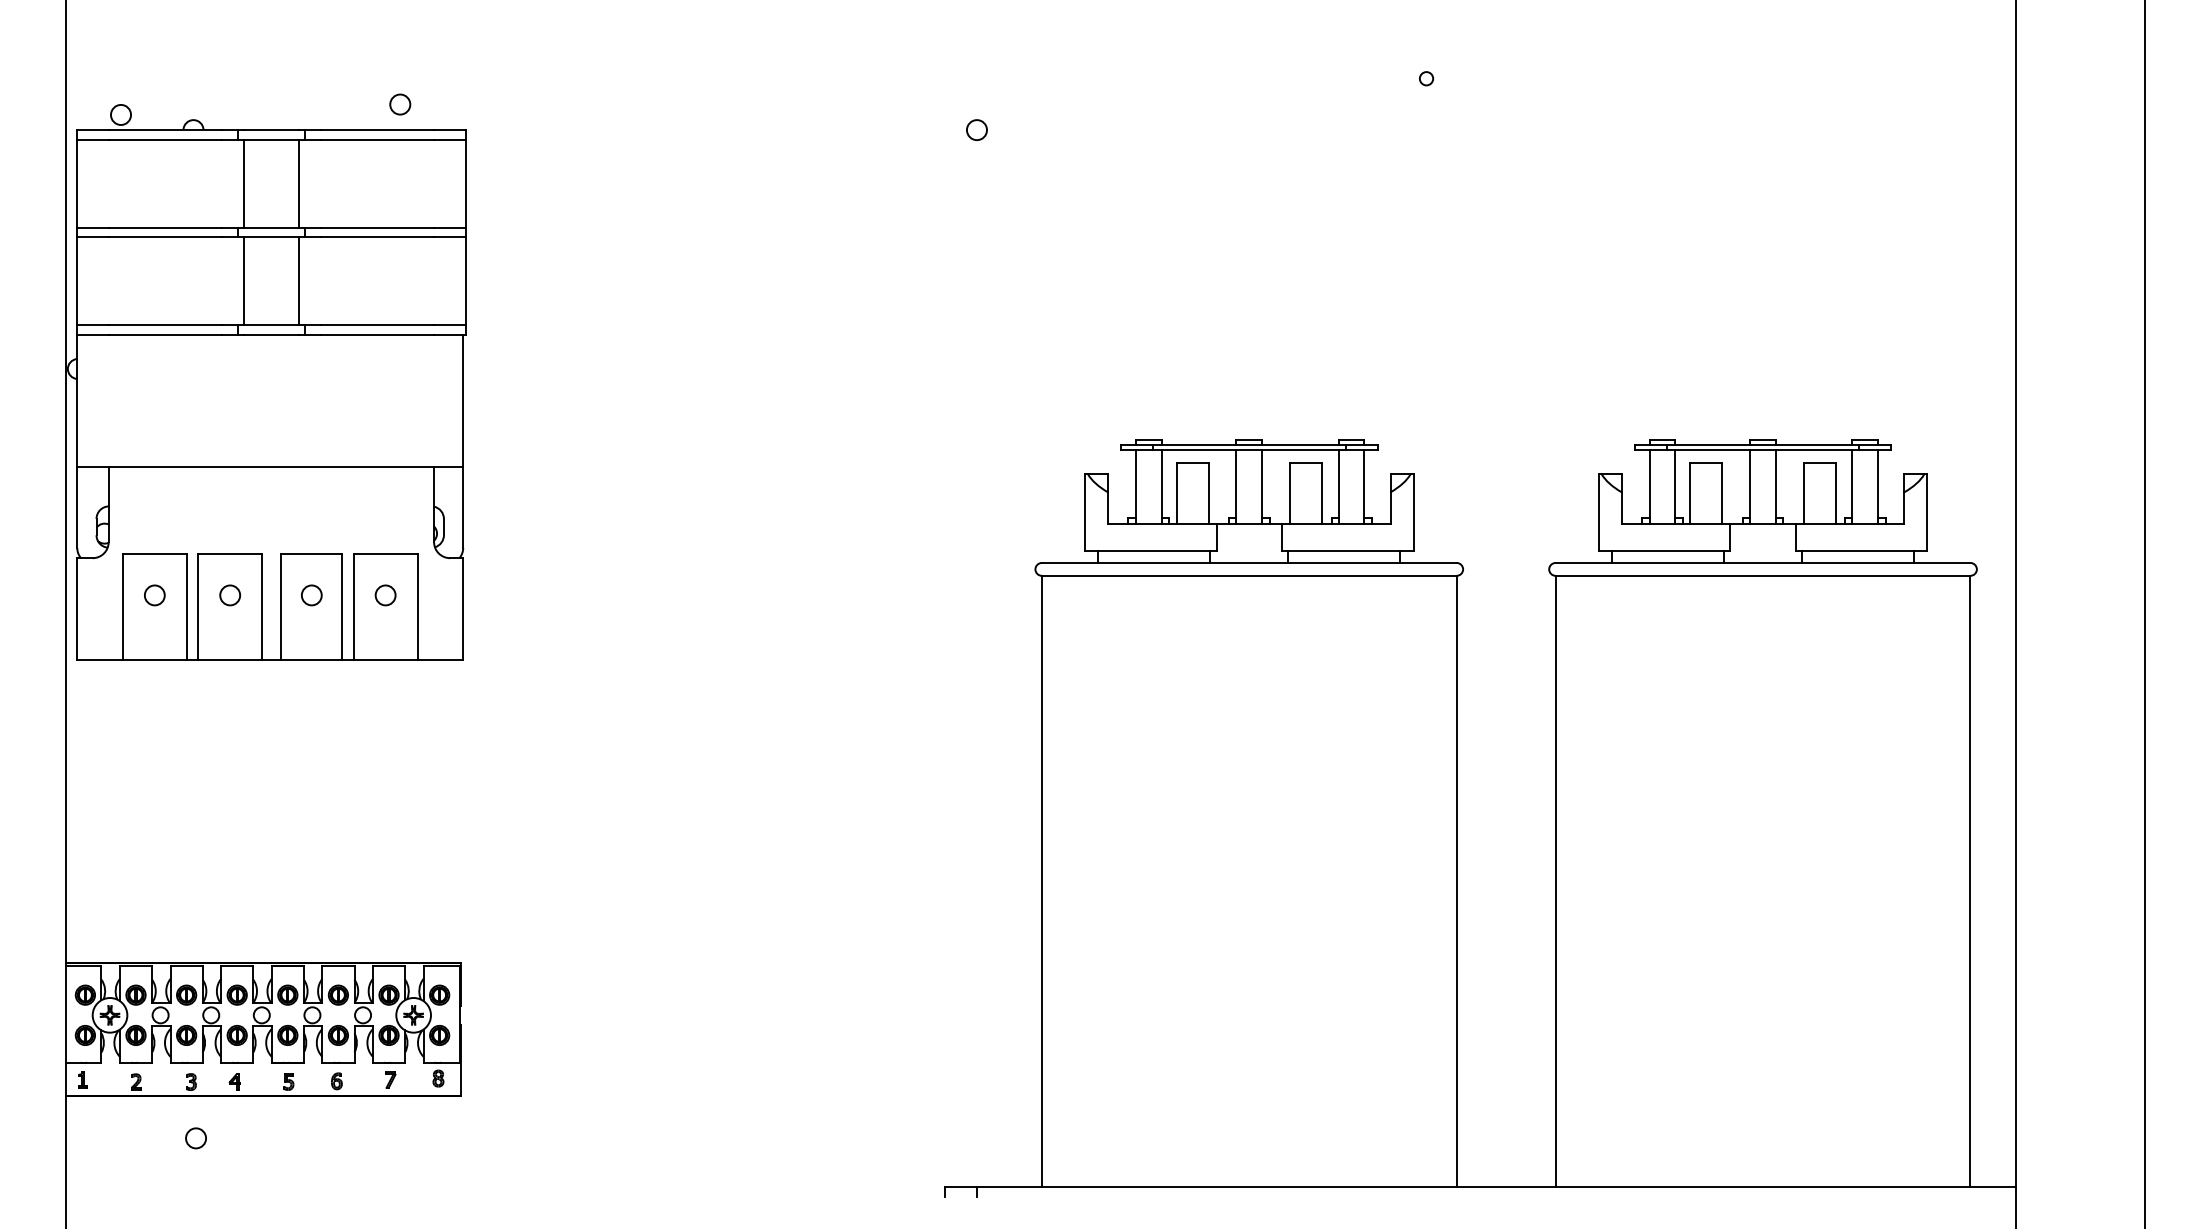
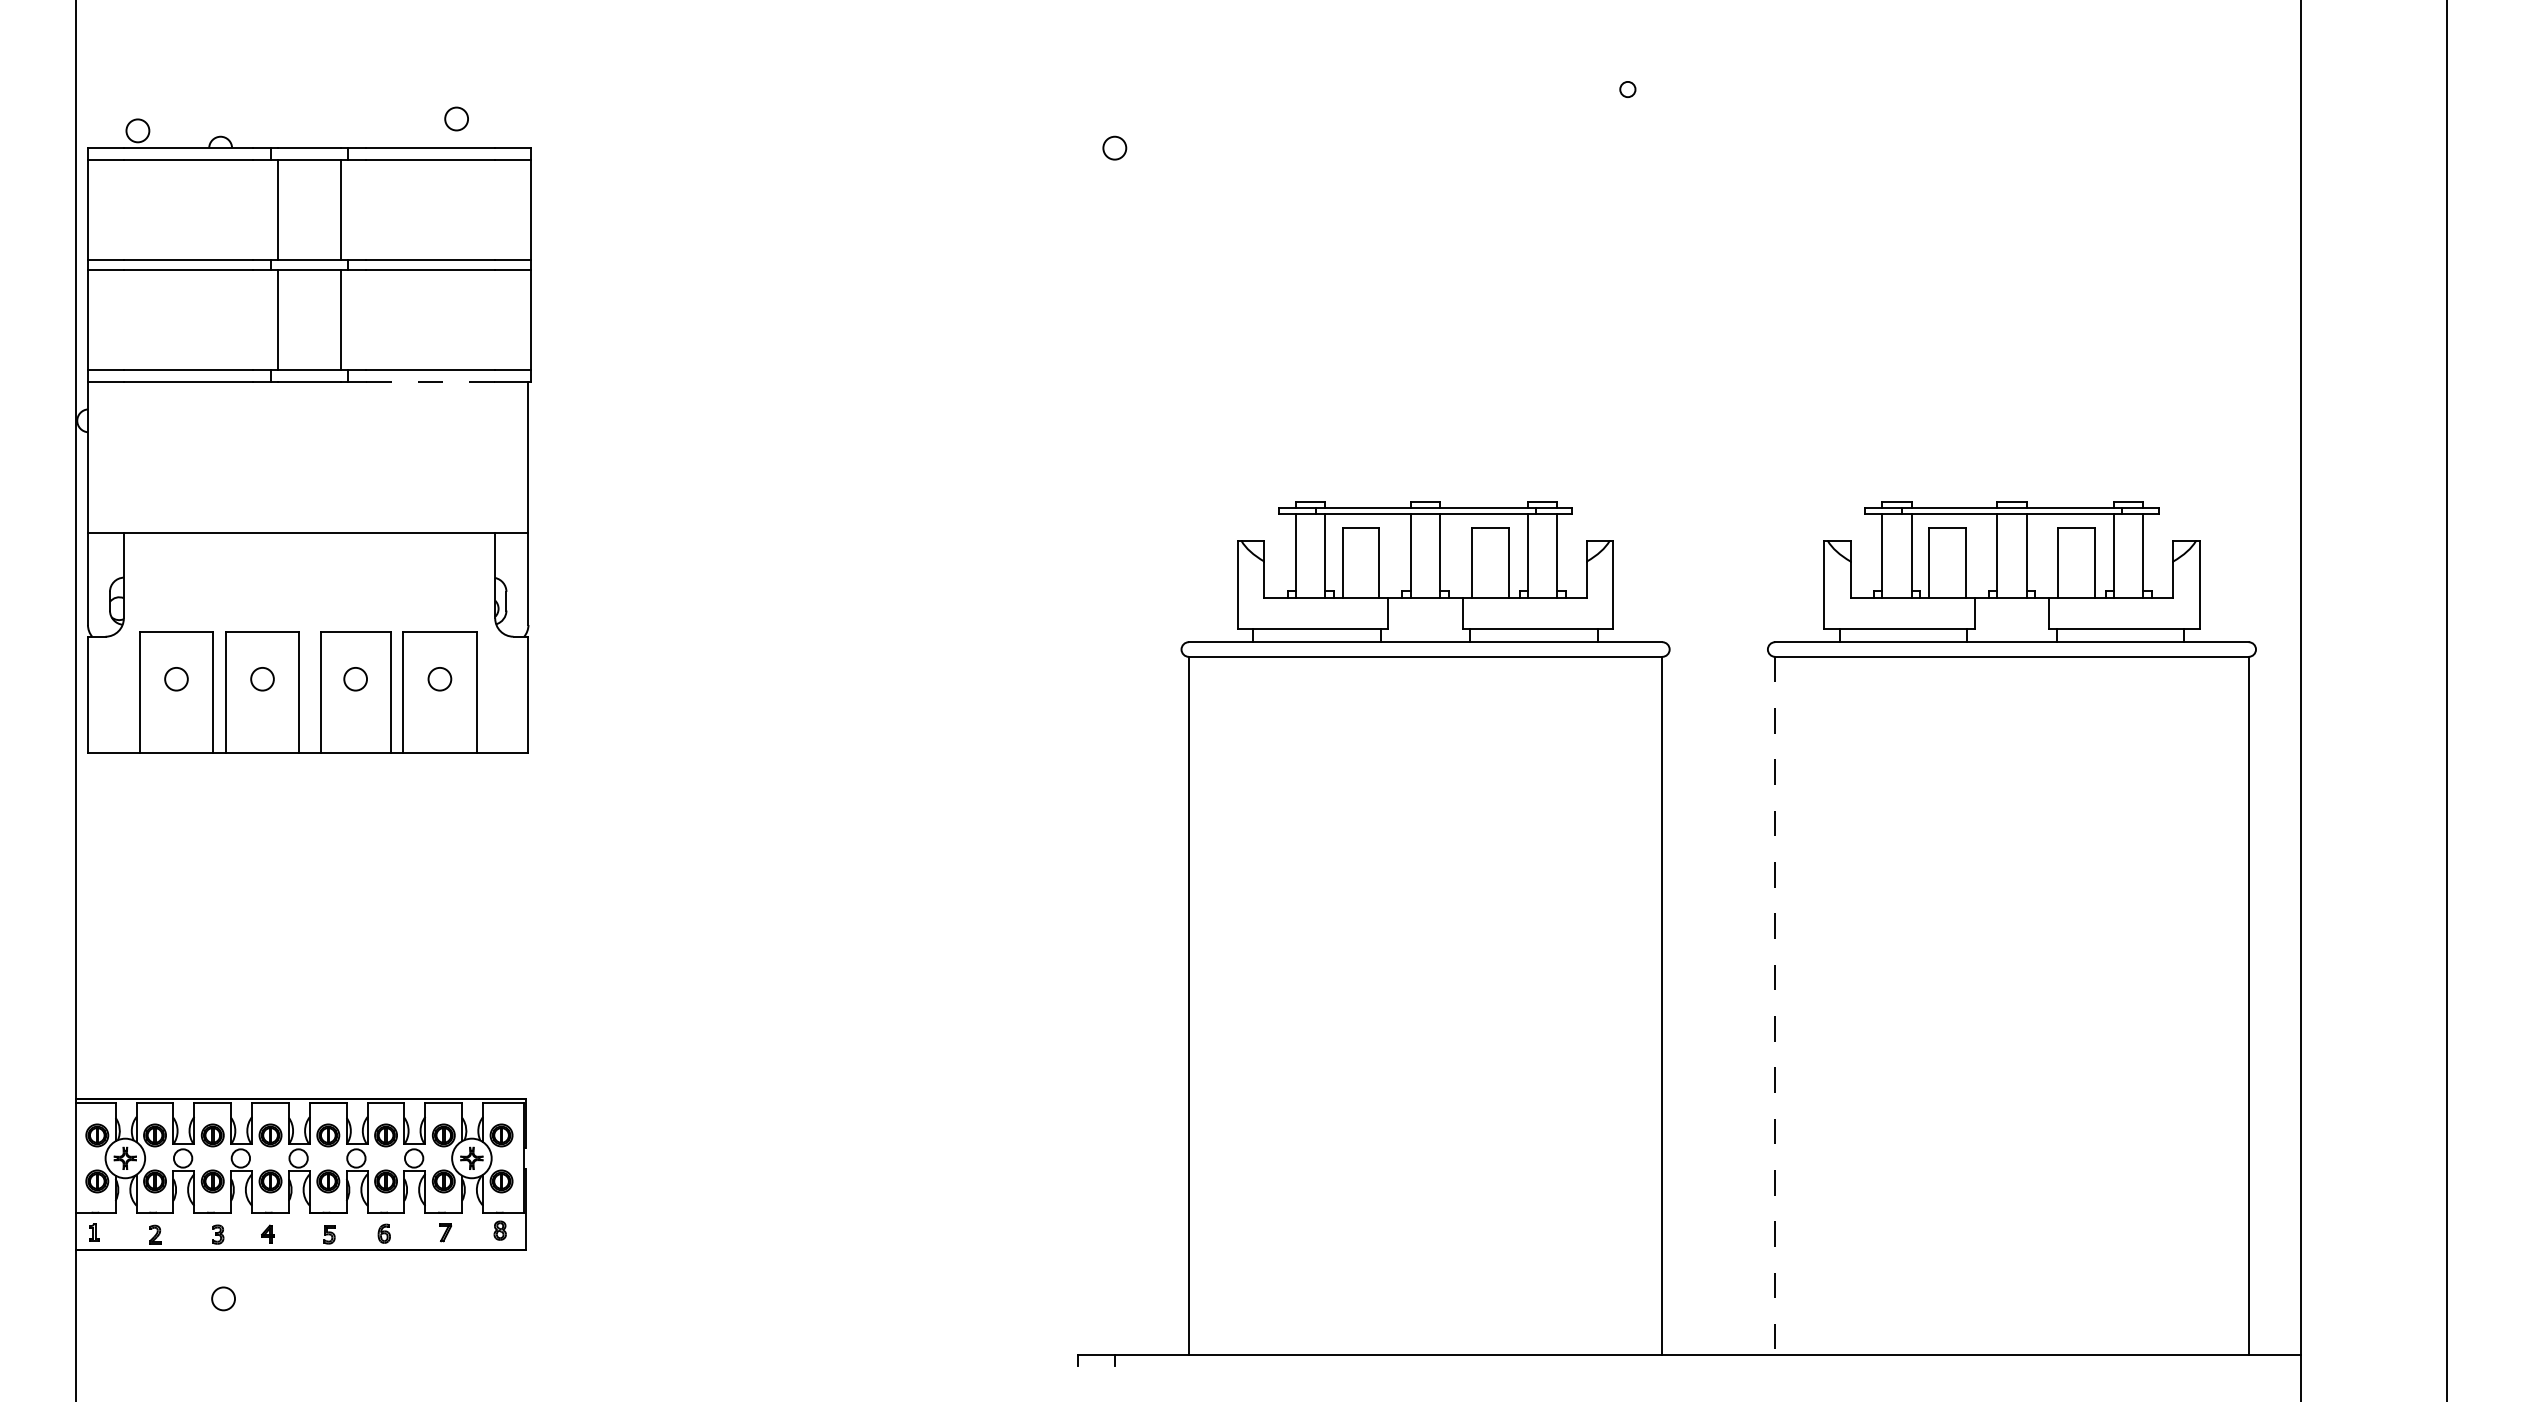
line: (376, 335) -> (429, 382), solid -> dashed
line: (1555, 881) -> (1775, 1005), solid -> dashed

